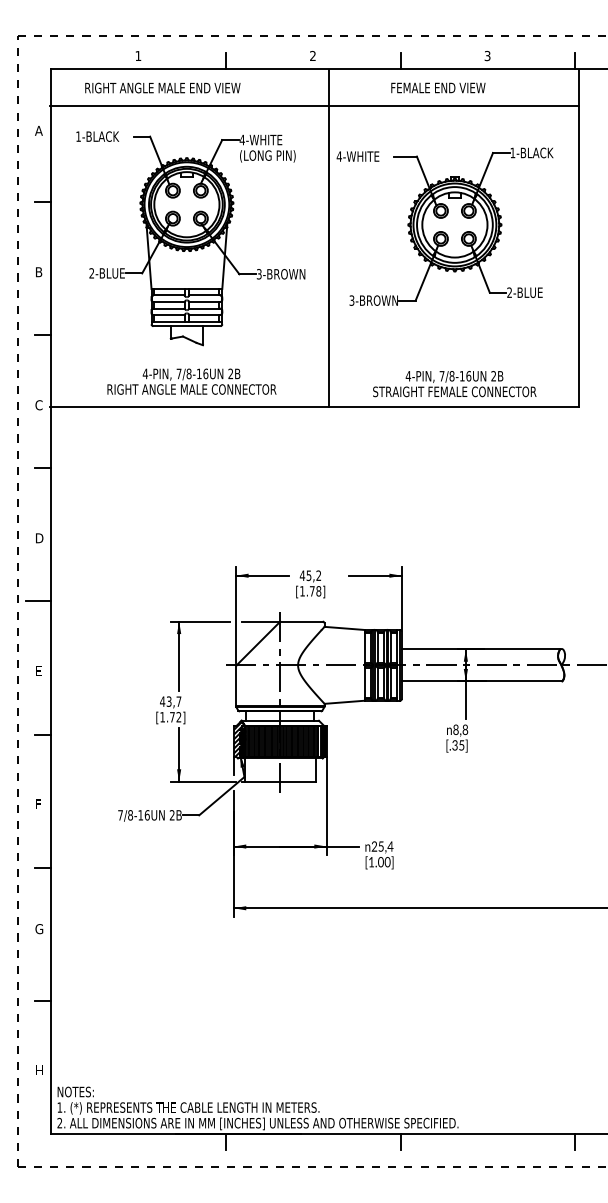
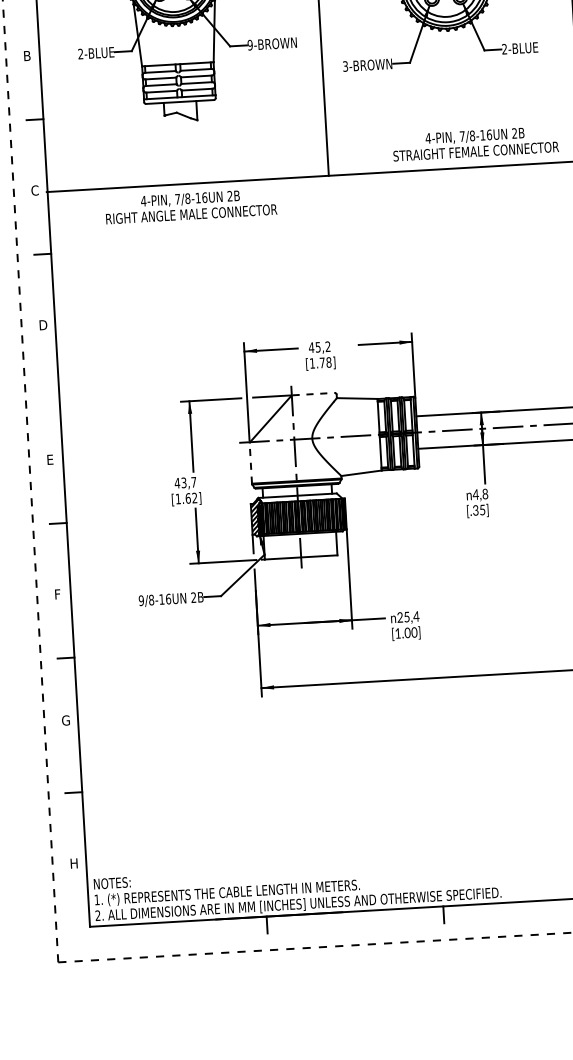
text: (258, 274) -> (249, 45), 3-BROWN -> 9-BROWN
text: (191, 381) -> (190, 206), moved
text: (454, 384) -> (475, 144), moved
line: (38, 601) -> (45, 389), removed
line: (301, 621) -> (313, 394), solid -> dashed
line: (236, 686) -> (251, 463), solid -> dashed
text: (172, 717) -> (188, 498), [1.72] -> [1.62]
text: (455, 729) -> (475, 494), 8,8 -> 4,8
text: (120, 815) -> (141, 600), 7/8-16UN -> 9/8-16UN

